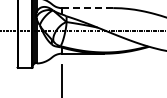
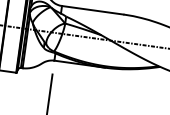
line: (87, 8) -> (92, 10), dashed -> solid

